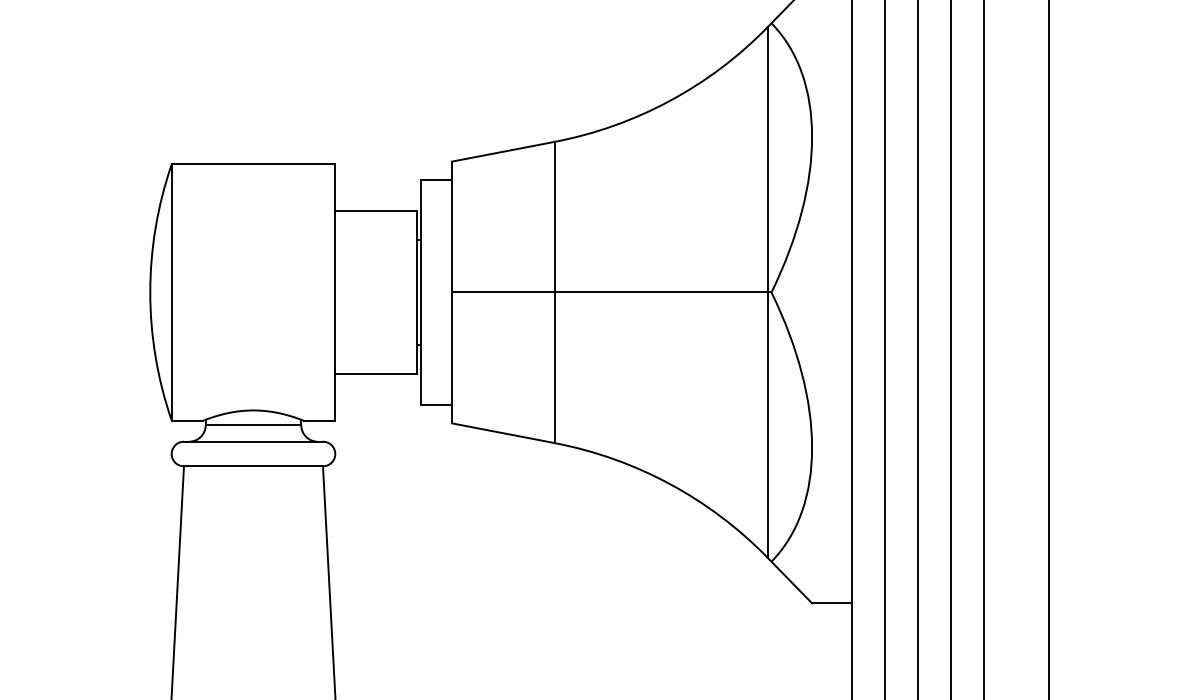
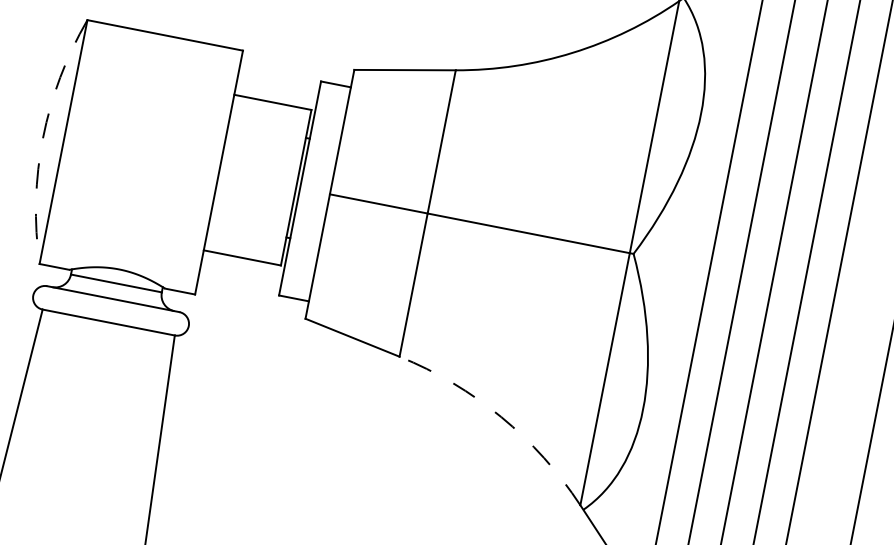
arc: (150, 292) -> (43, 138), solid -> dashed
arc: (670, 484) -> (501, 417), solid -> dashed

